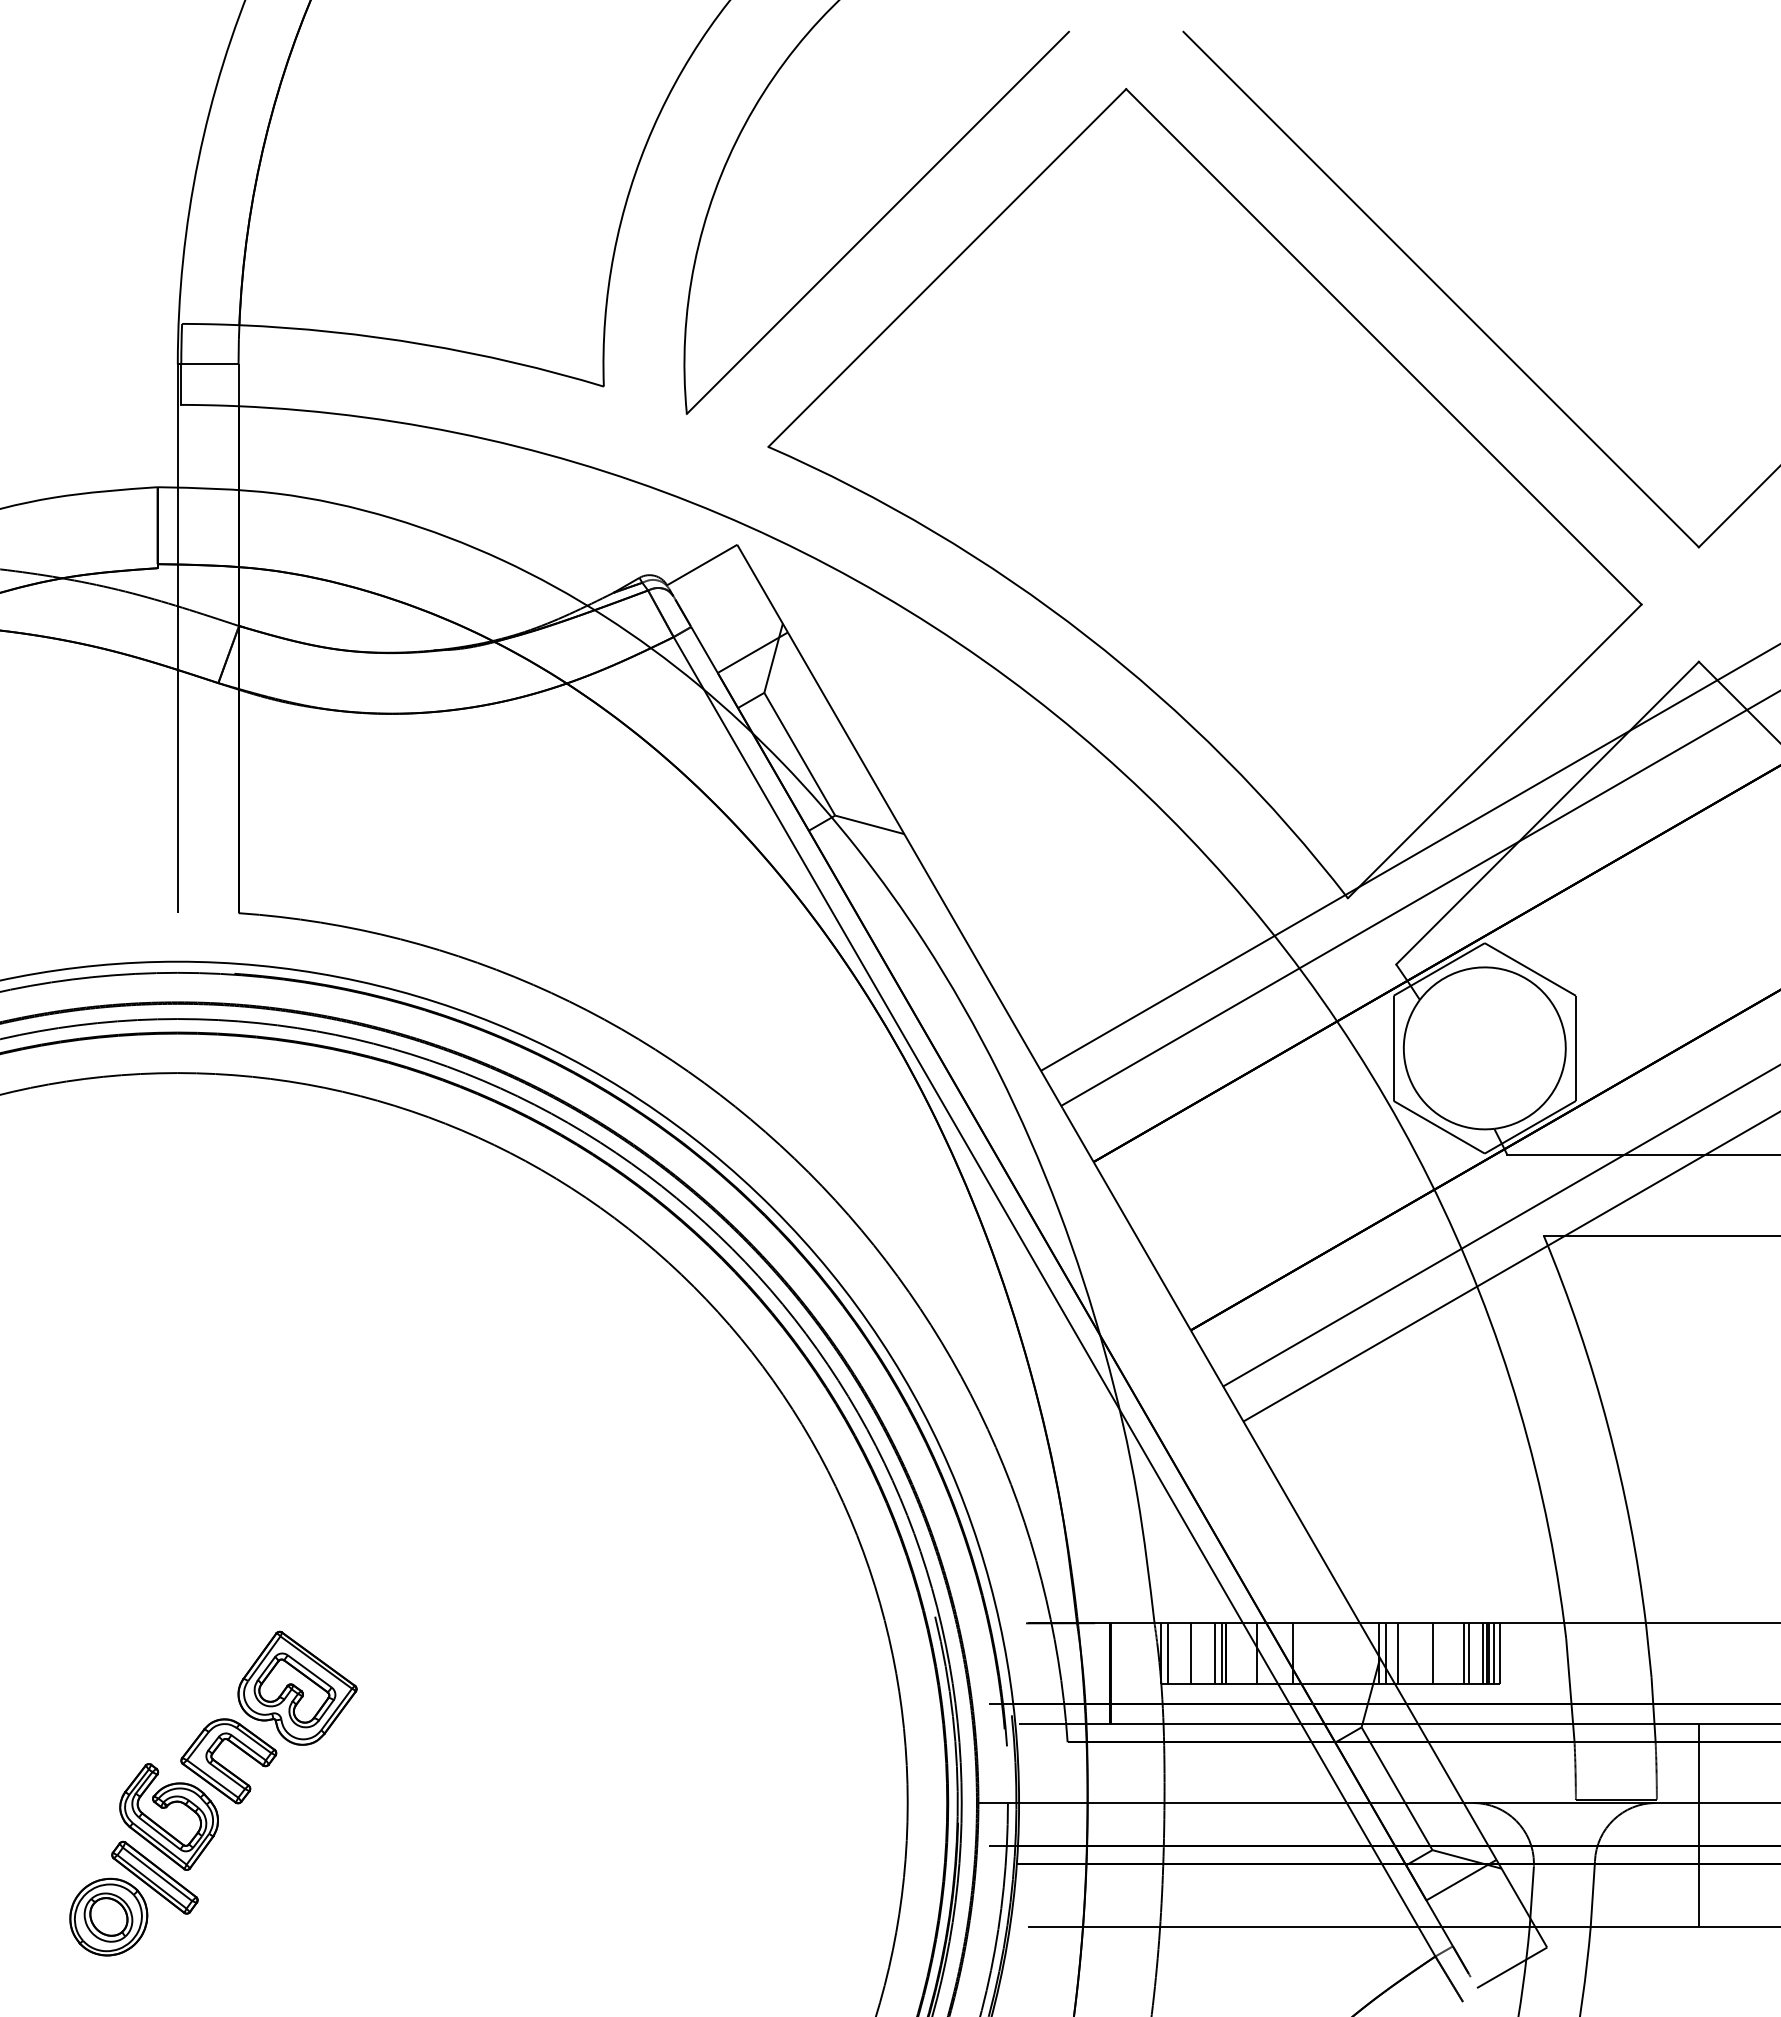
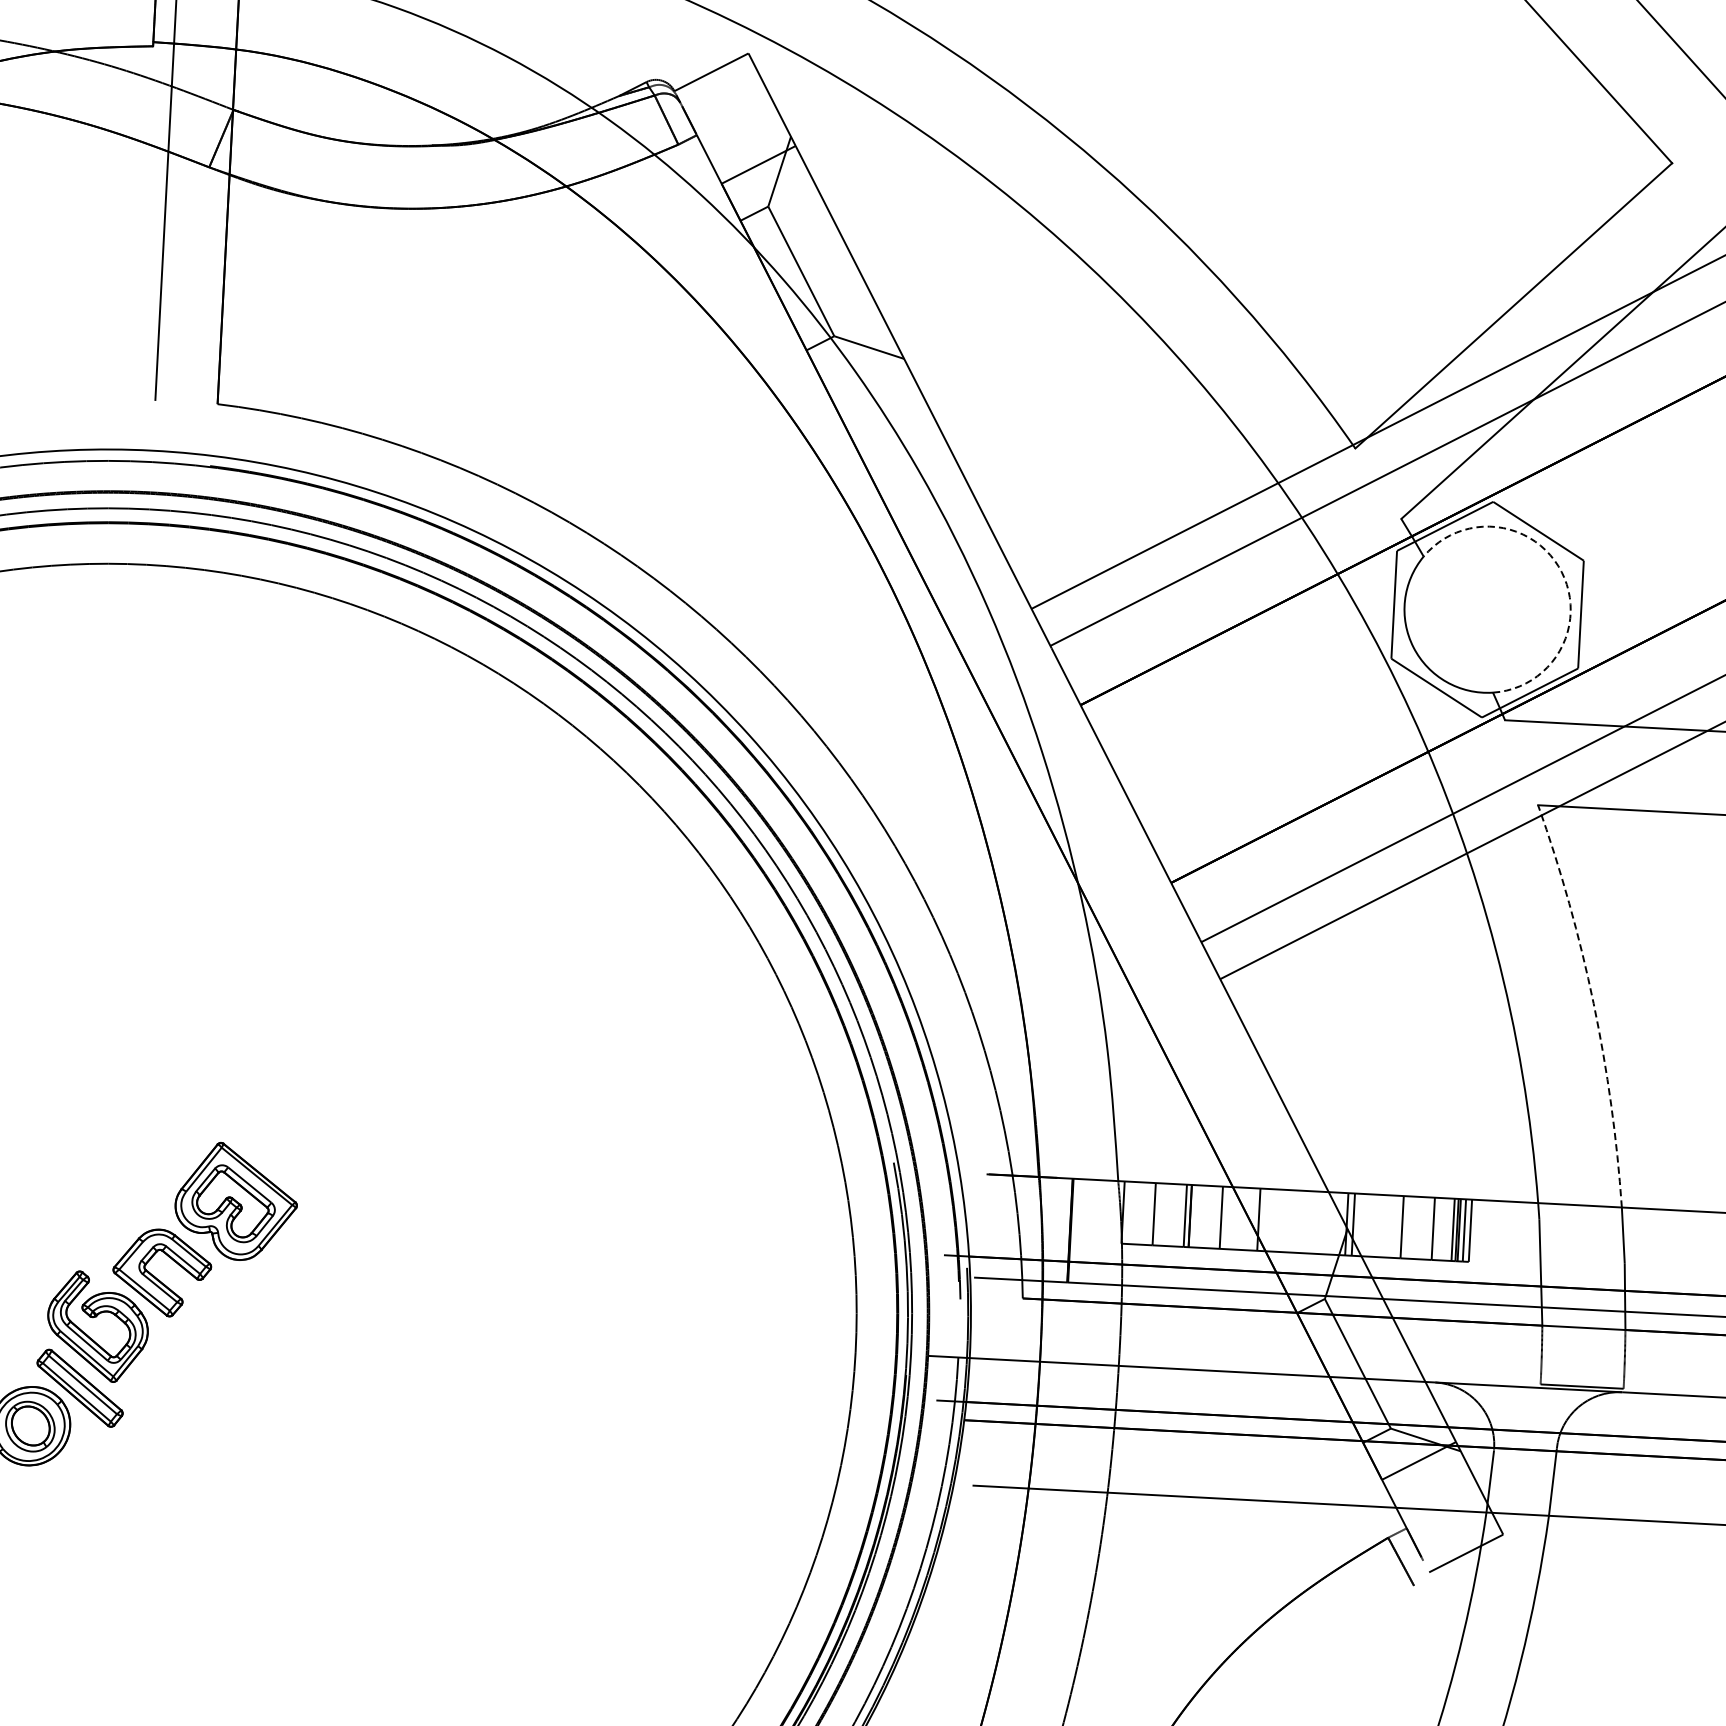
arc: (1554, 1007) -> (1561, 571), solid -> dashed
line: (1054, 1296) -> (1033, 840), removed
arc: (1608, 1426) -> (1594, 1003), solid -> dashed
line: (1168, 1653) -> (1130, 1212), removed
line: (1215, 1653) -> (1179, 1215), removed
line: (1398, 1653) -> (1366, 1225), removed
line: (1469, 1653) -> (1439, 1229), removed
line: (1698, 1825) -> (1664, 1417), removed

